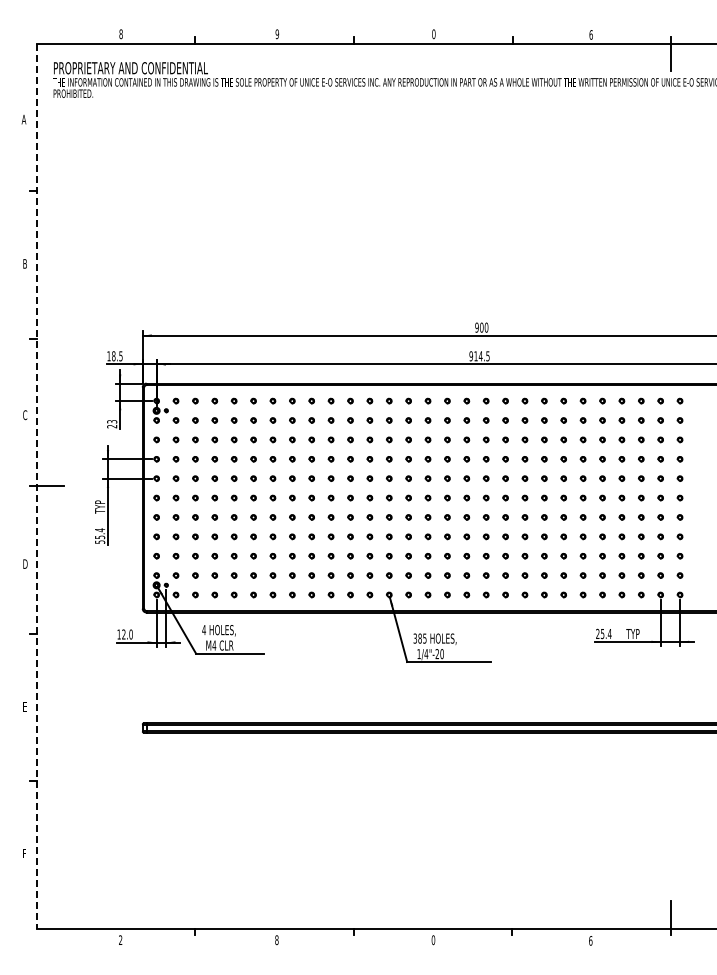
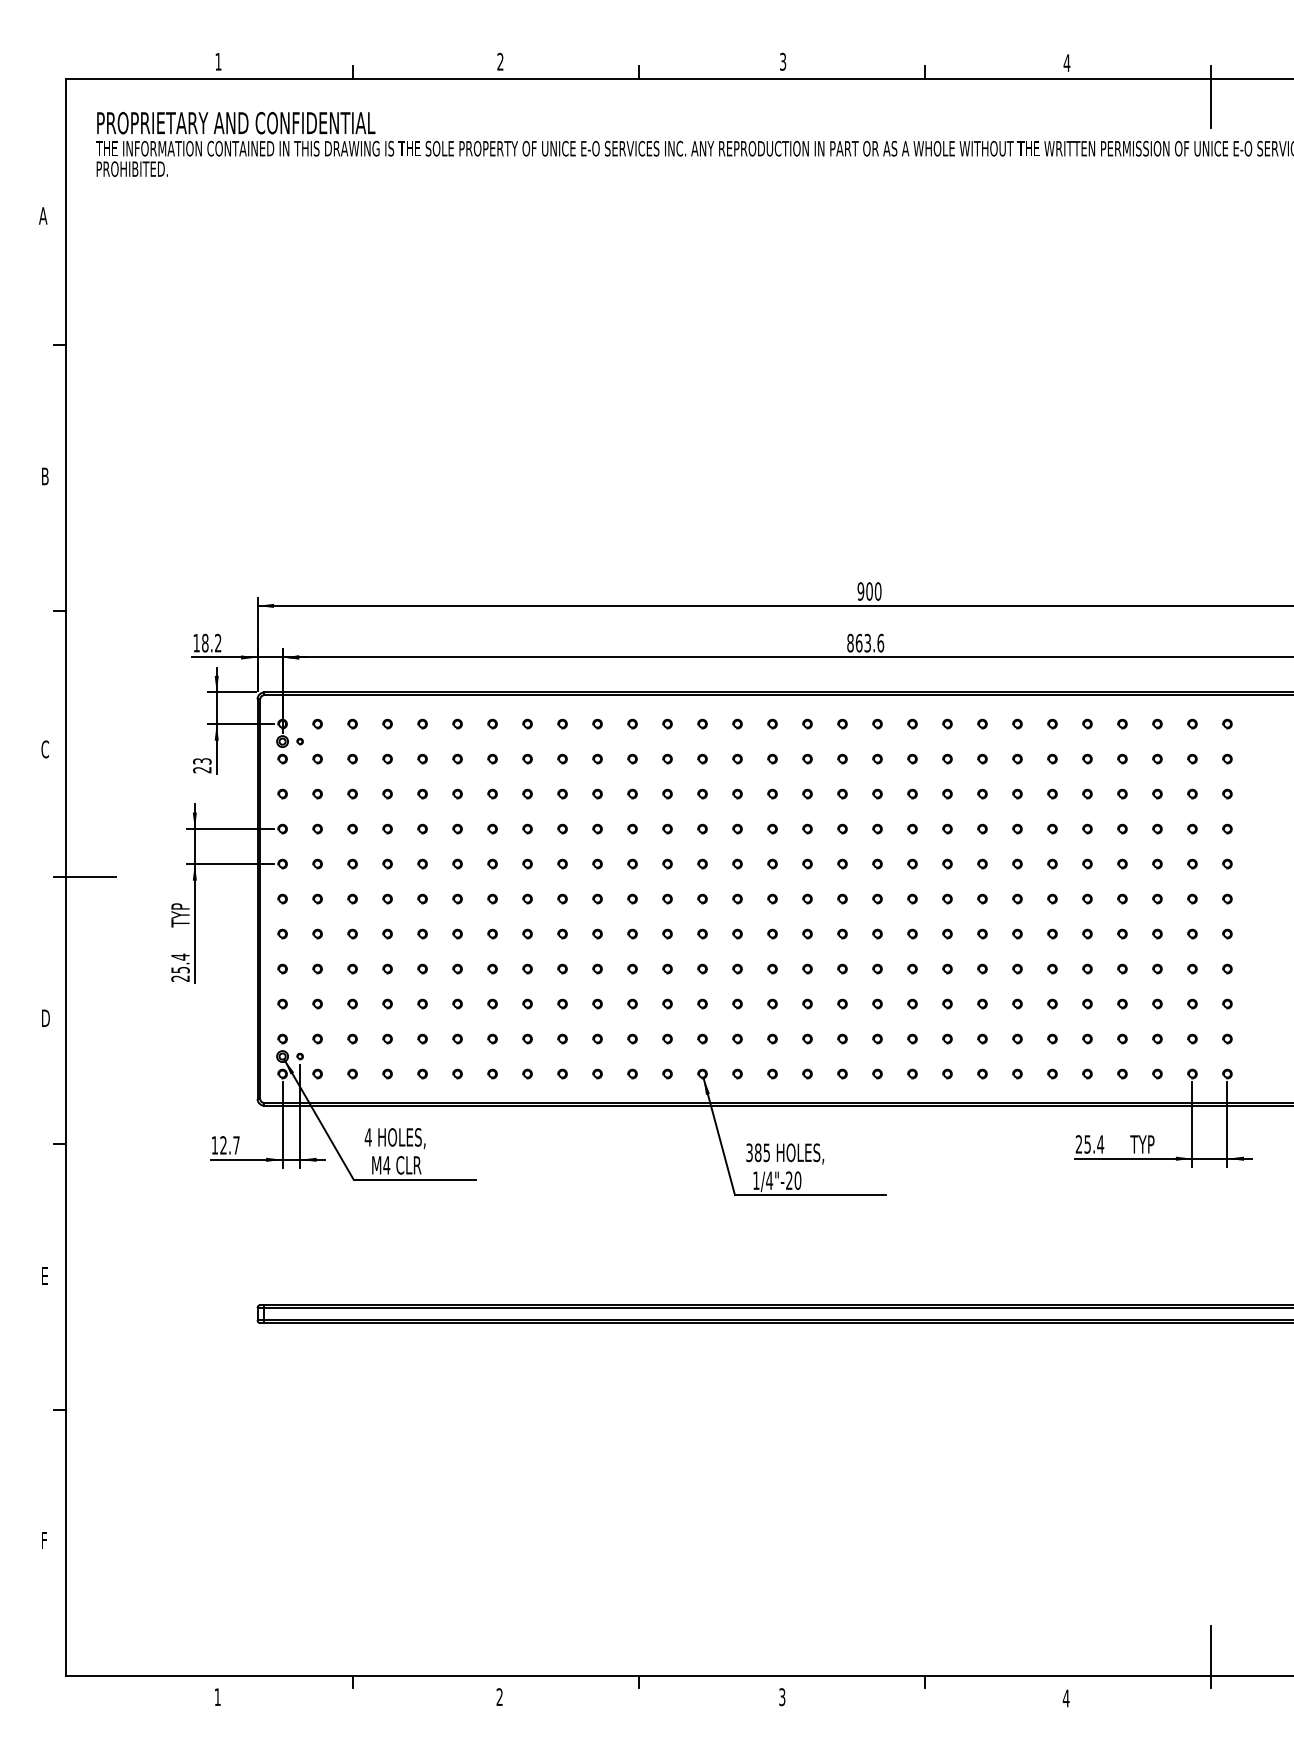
text: (120, 33) -> (217, 60), 8 -> 1
text: (277, 34) -> (500, 62), 9 -> 2
text: (433, 34) -> (782, 62), 0 -> 3
text: (590, 34) -> (1065, 62), 6 -> 4
text: (120, 356) -> (217, 643), 18.5 -> 18.2
text: (479, 356) -> (865, 643), 914.5 -> 863.6
line: (36, 486) -> (65, 878), dashed -> solid
text: (100, 541) -> (181, 977), 55.4 -> 25.4
text: (130, 634) -> (235, 1145), 12.0 -> 12.7
text: (120, 939) -> (217, 1695), 2 -> 1
text: (276, 939) -> (498, 1695), 8 -> 2
text: (433, 940) -> (782, 1697), 0 -> 3
text: (590, 940) -> (1065, 1697), 6 -> 4

